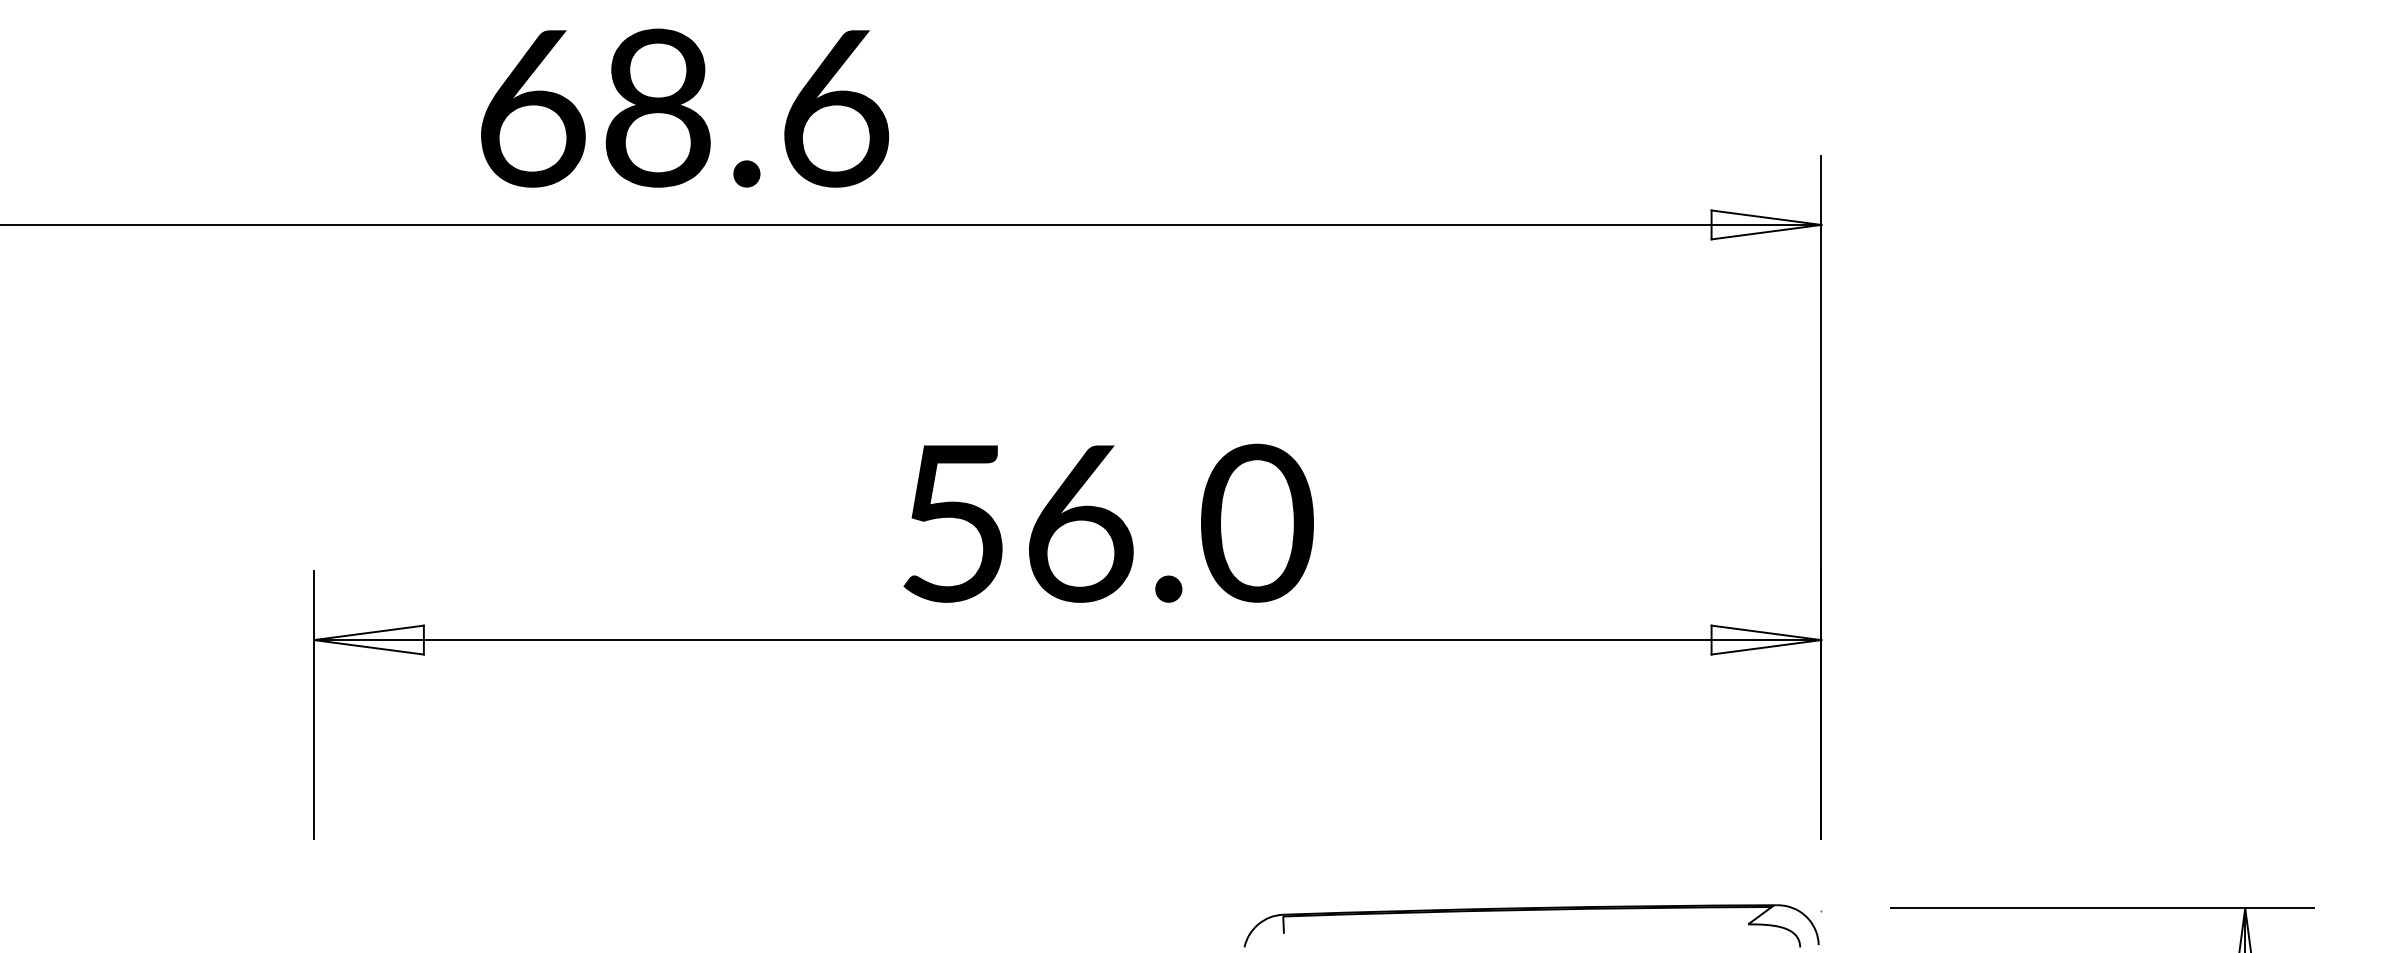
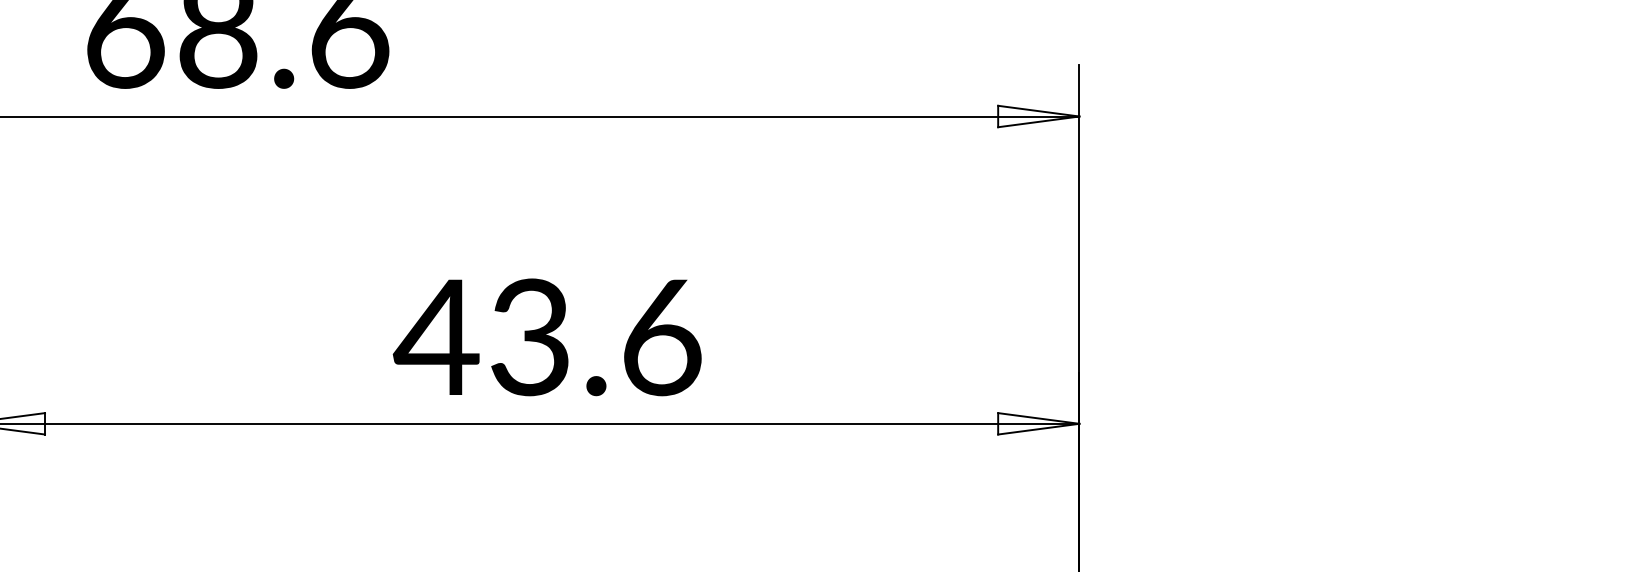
text: (1103, 522) -> (548, 336), 56.0 -> 43.6

